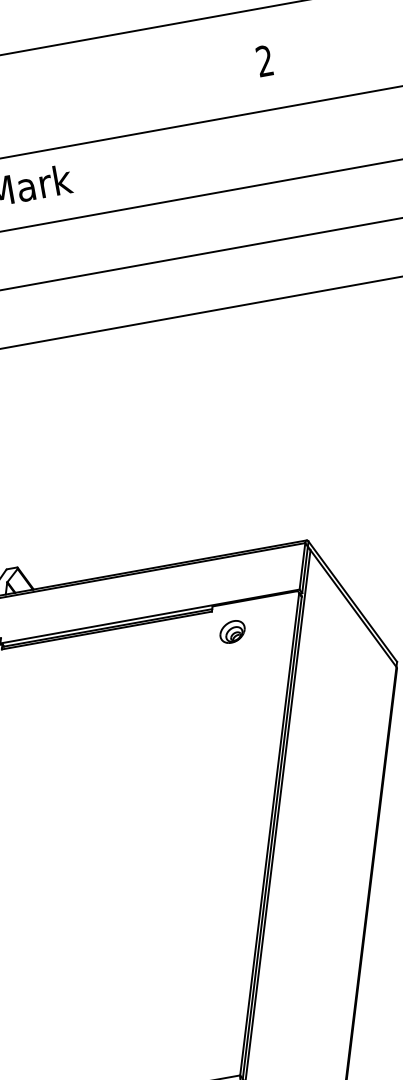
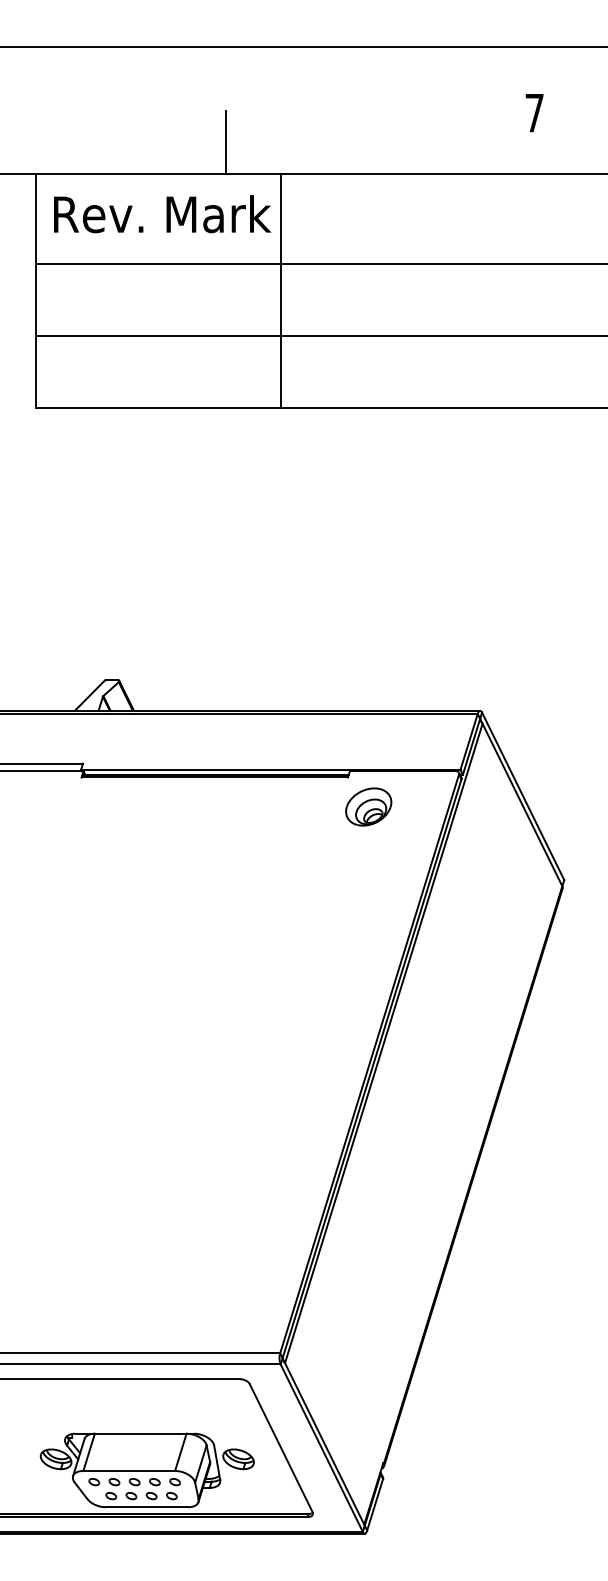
text: (264, 60) -> (534, 112), 2 -> 7
line: (26, 128) -> (226, 142), added
line: (89, 237) -> (280, 291), added
part: (232, 631) -> (368, 806), size x1.43

